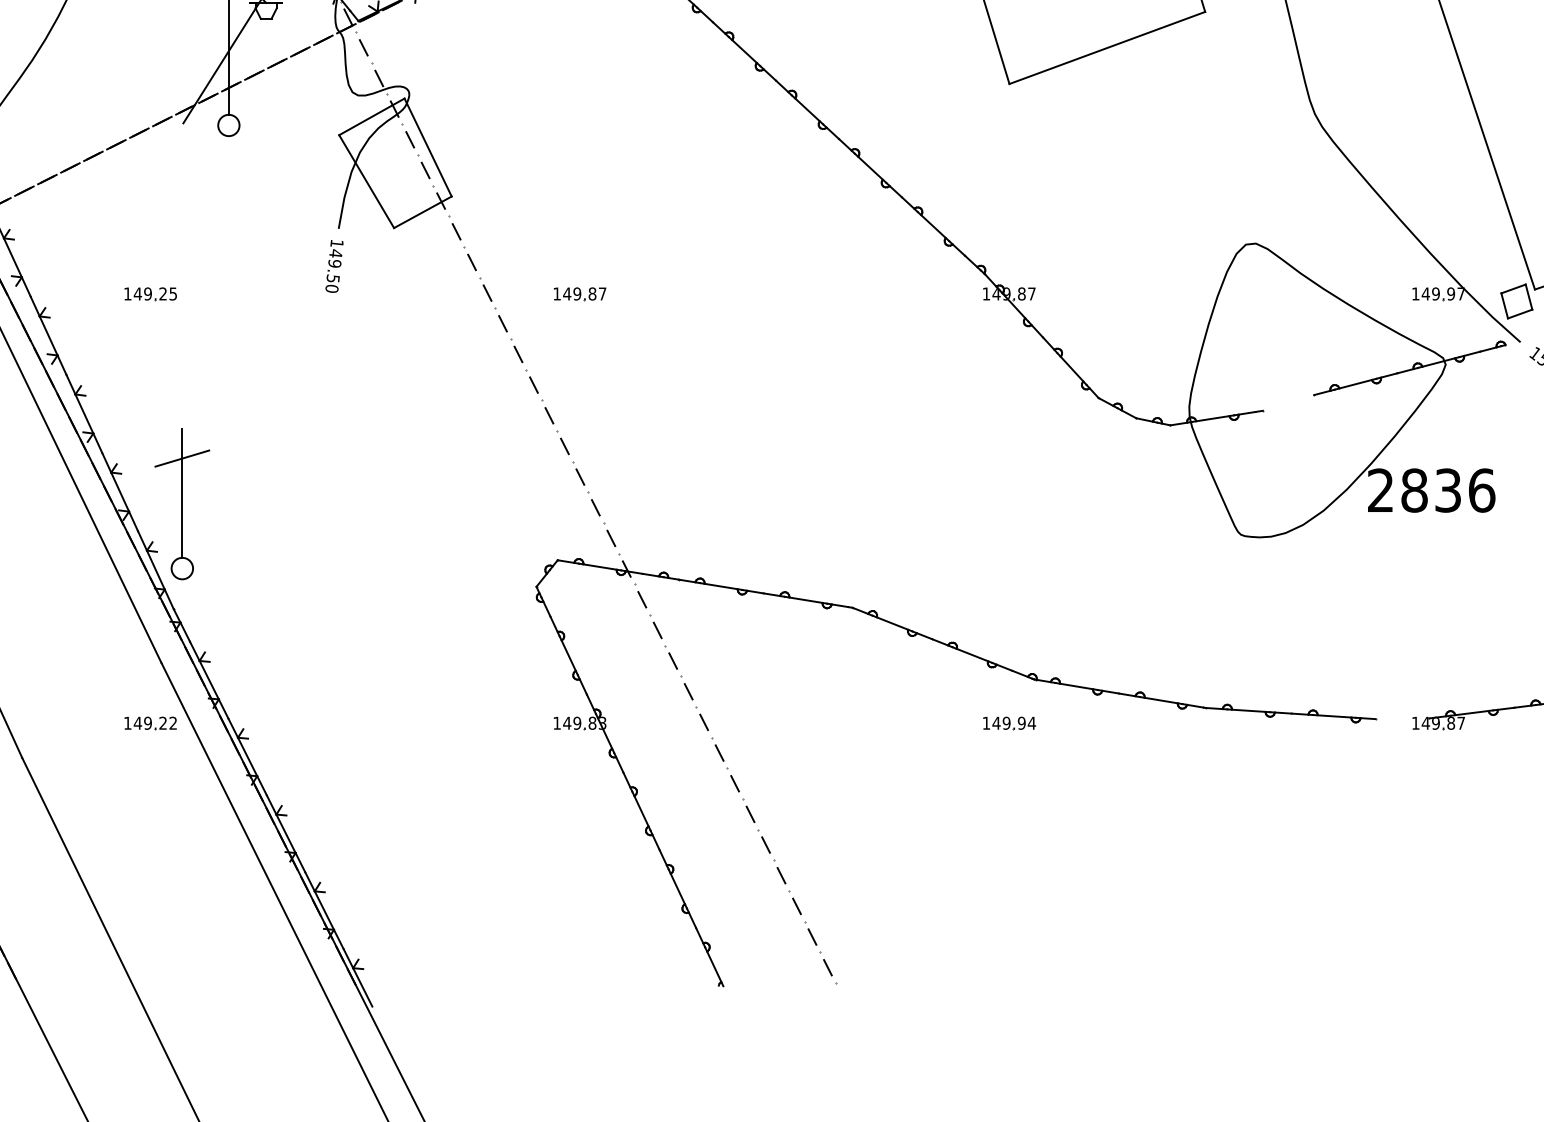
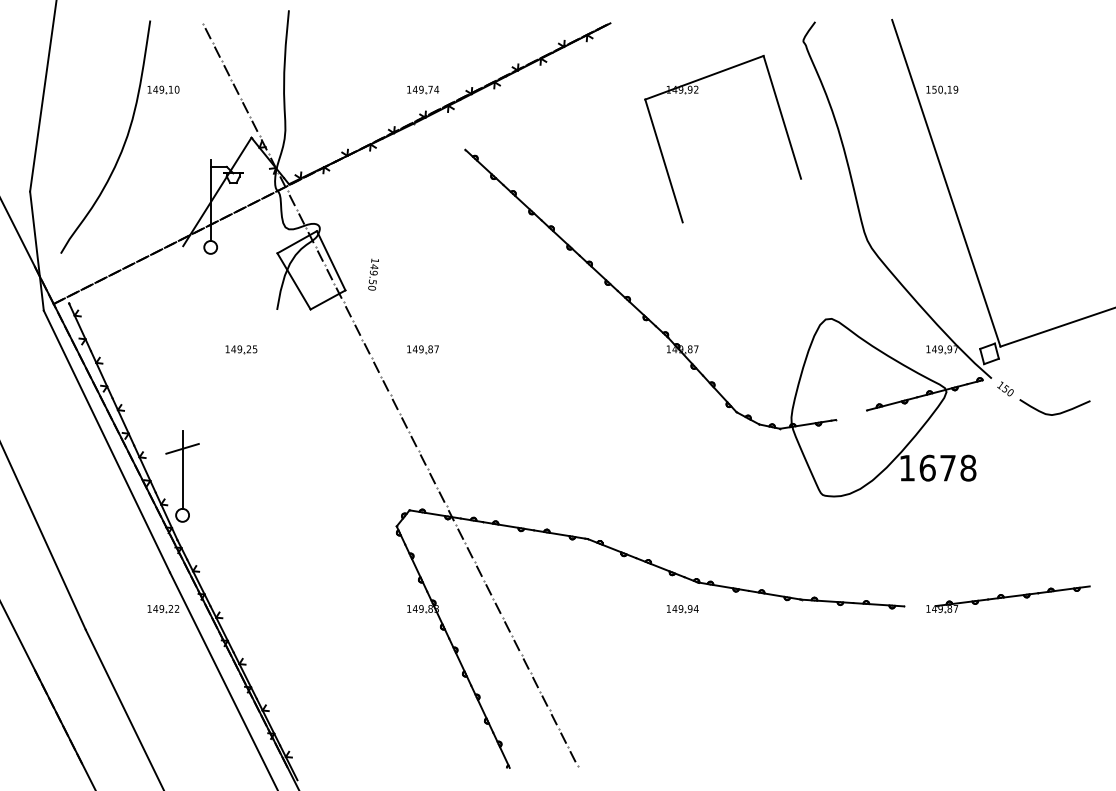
line: (1106, 47) -> (741, 200), removed
text: (334, 266) -> (373, 274), moved
part: (150, 294) -> (241, 349), moved
text: (1430, 489) -> (937, 467), 2836 -> 1678

